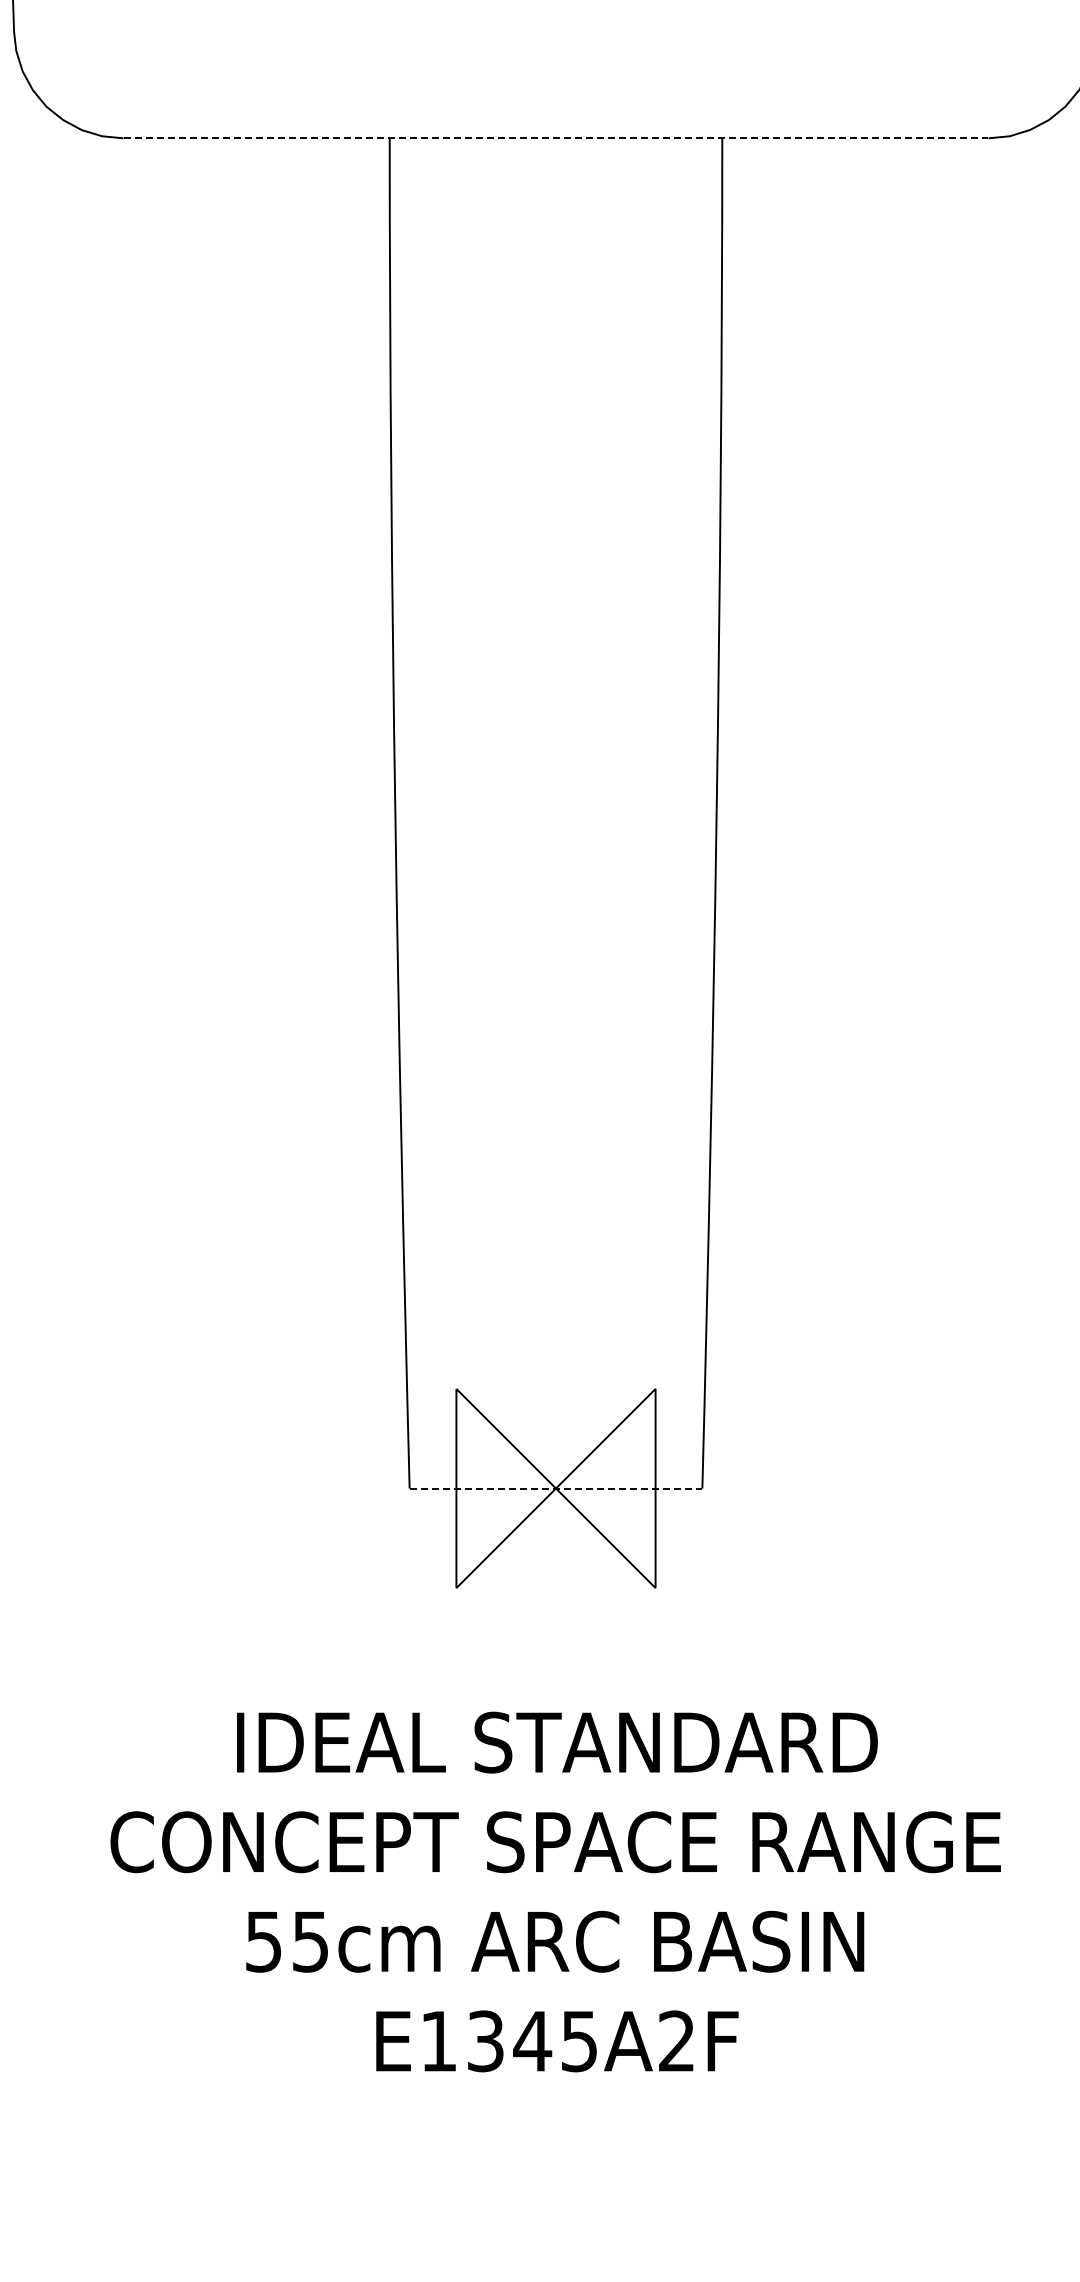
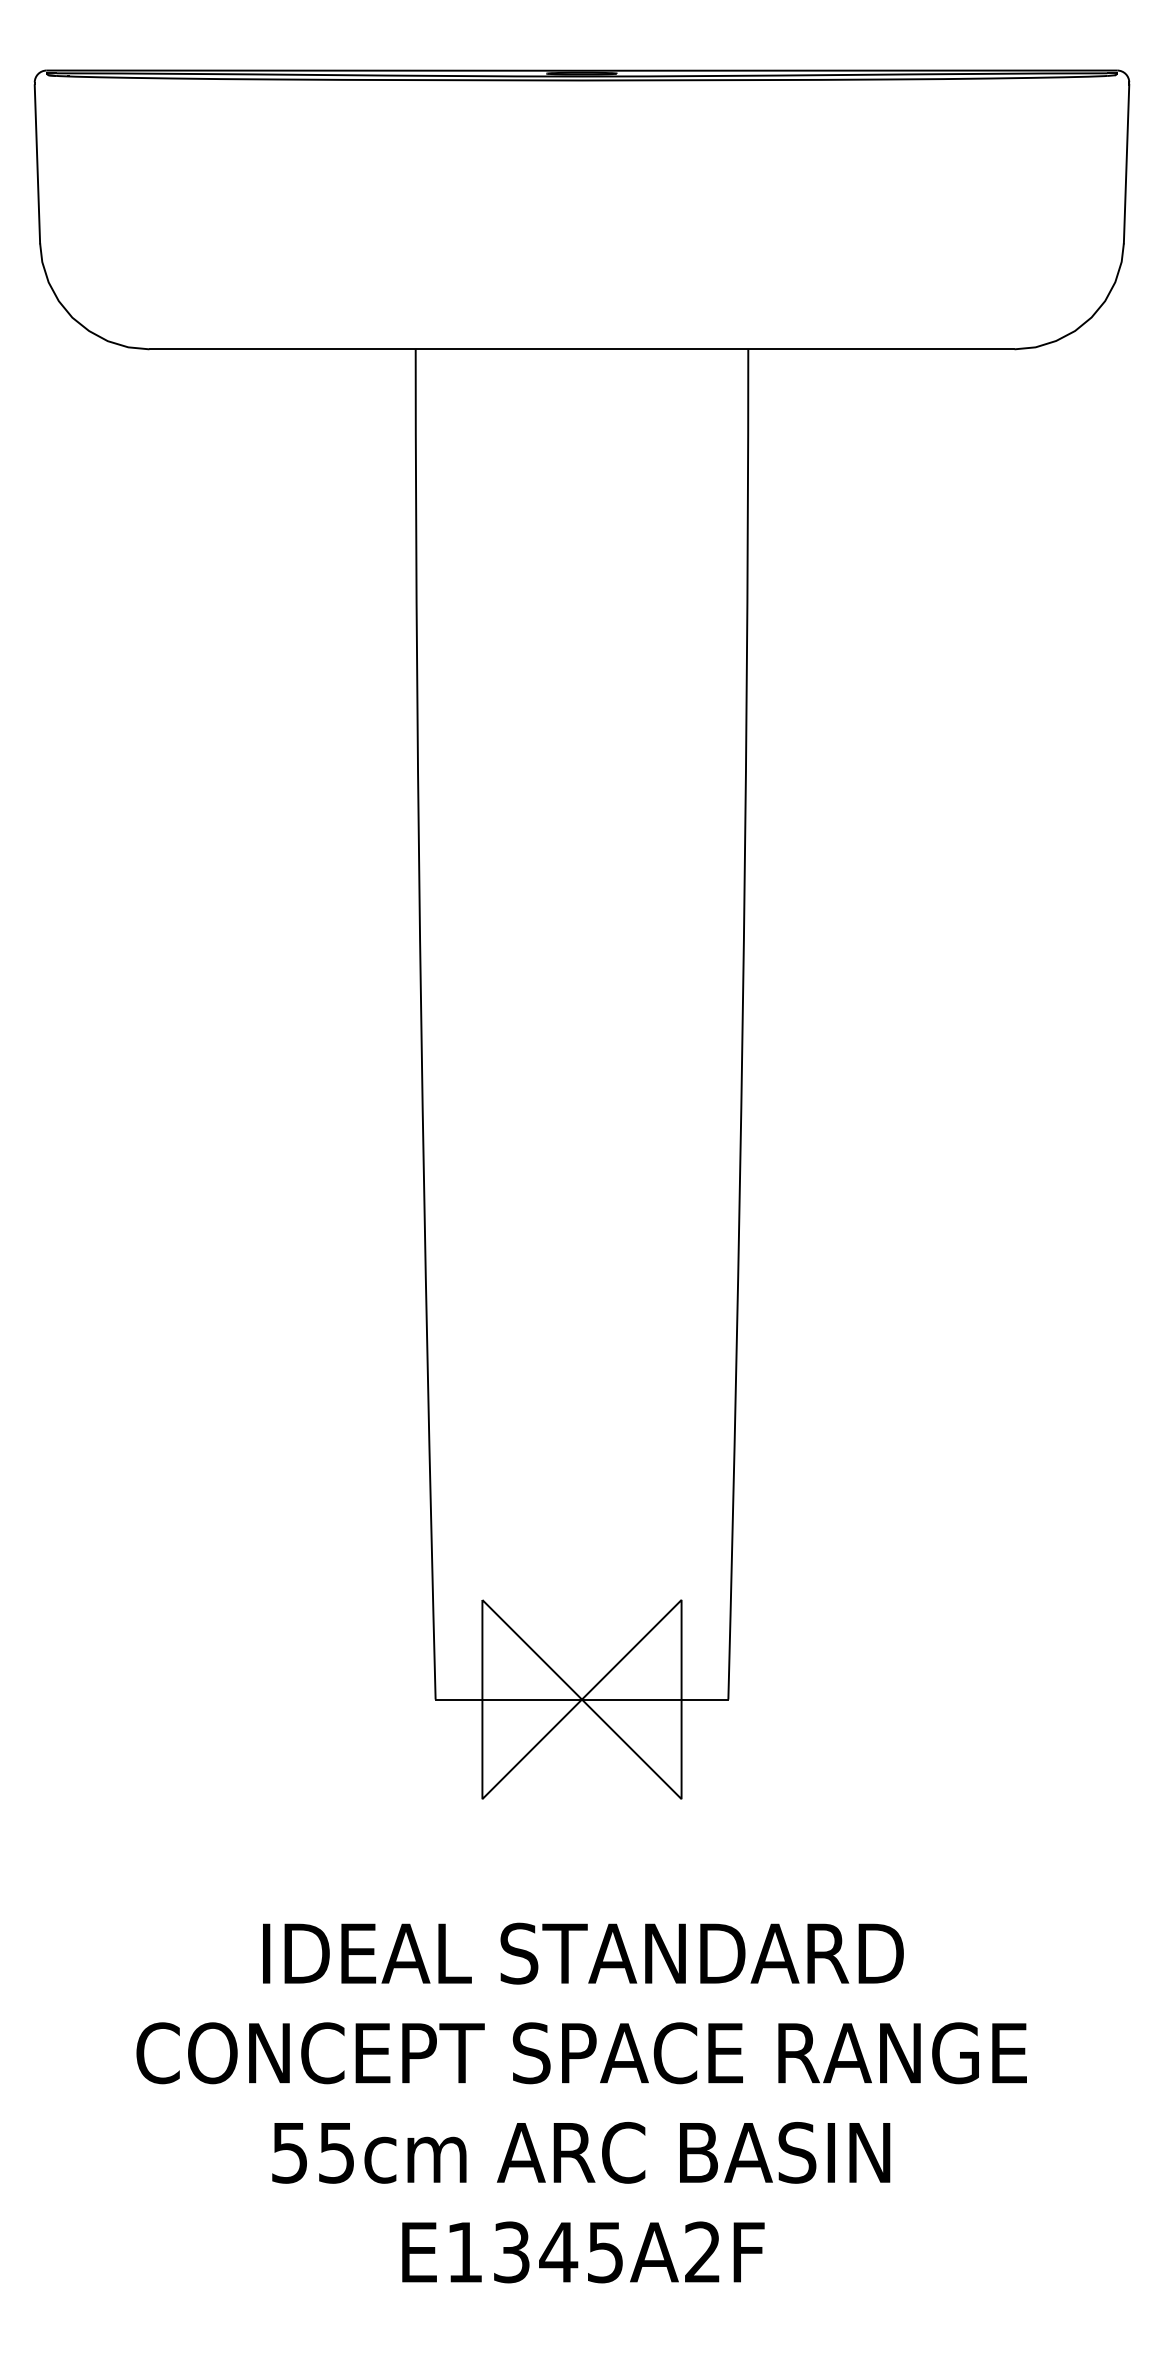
line: (556, 138) -> (582, 349), dashed -> solid
line: (556, 1488) -> (582, 1699), dashed -> solid

